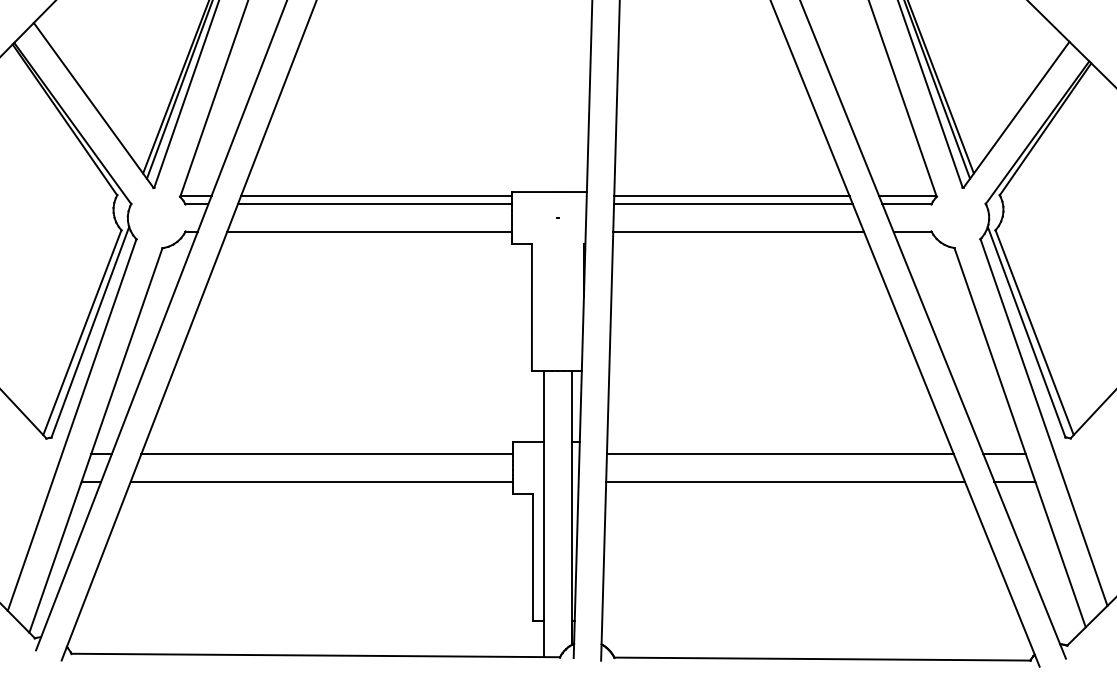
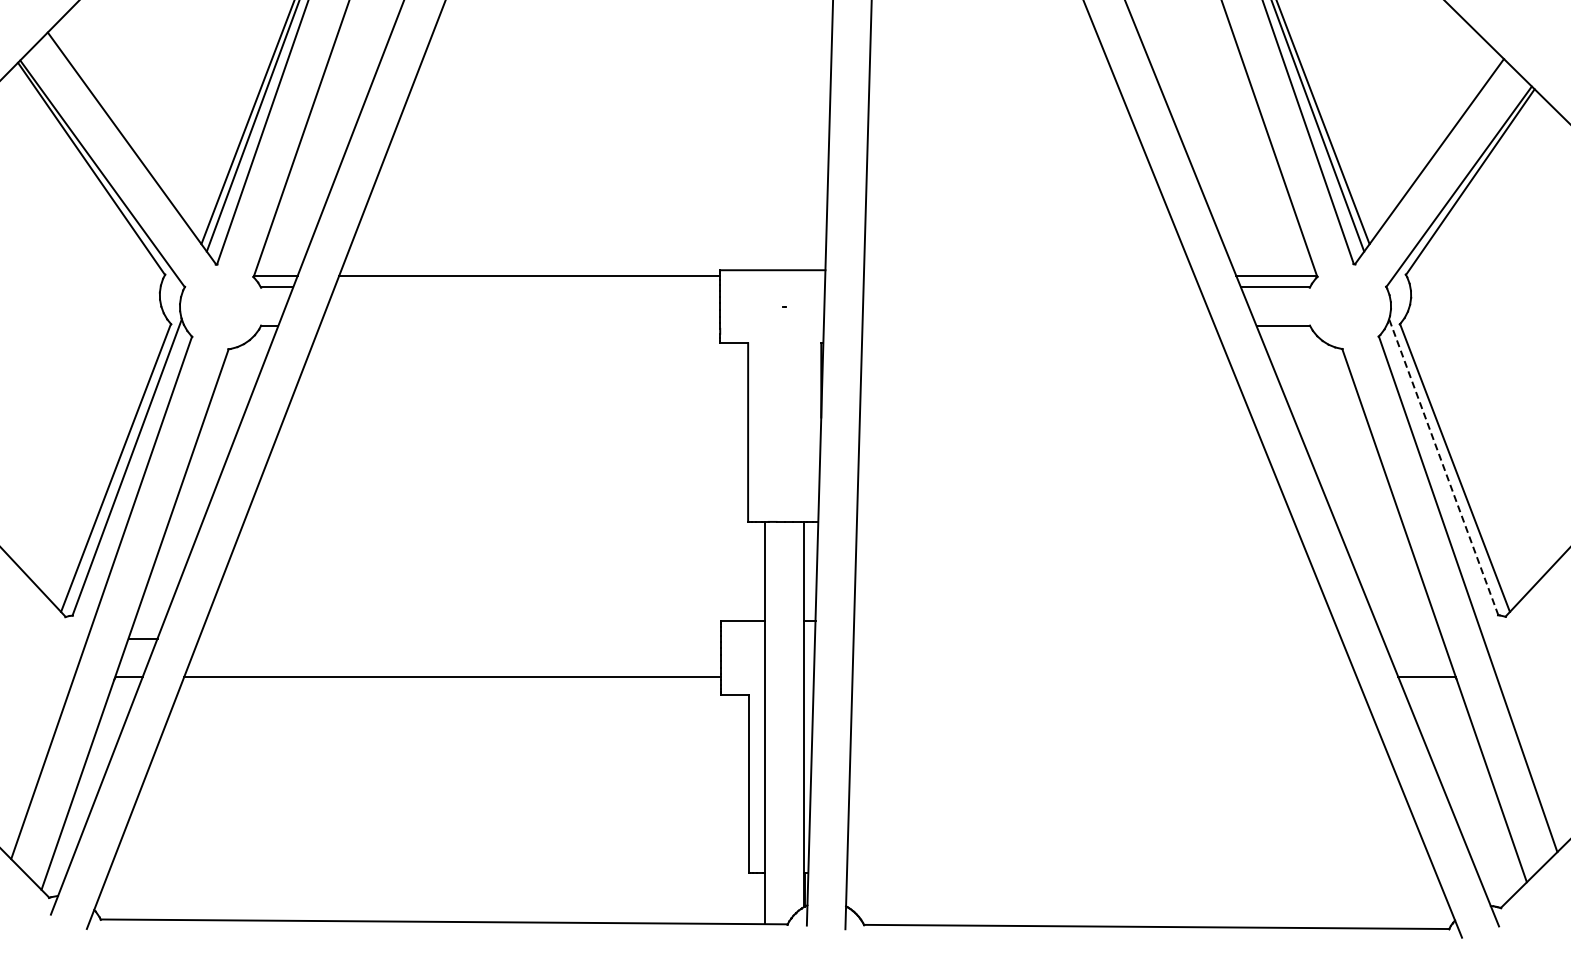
line: (731, 195) -> (1028, 275), removed
line: (375, 204) -> (527, 287), removed
line: (733, 204) -> (1031, 287), removed
line: (369, 232) -> (519, 326), removed
line: (738, 232) -> (1038, 326), removed
line: (1026, 332) -> (1443, 467), solid -> dashed
line: (326, 453) -> (459, 638), removed
line: (780, 453) -> (1097, 638), removed
line: (1004, 453) -> (1412, 638), removed
line: (785, 481) -> (1104, 677), removed

